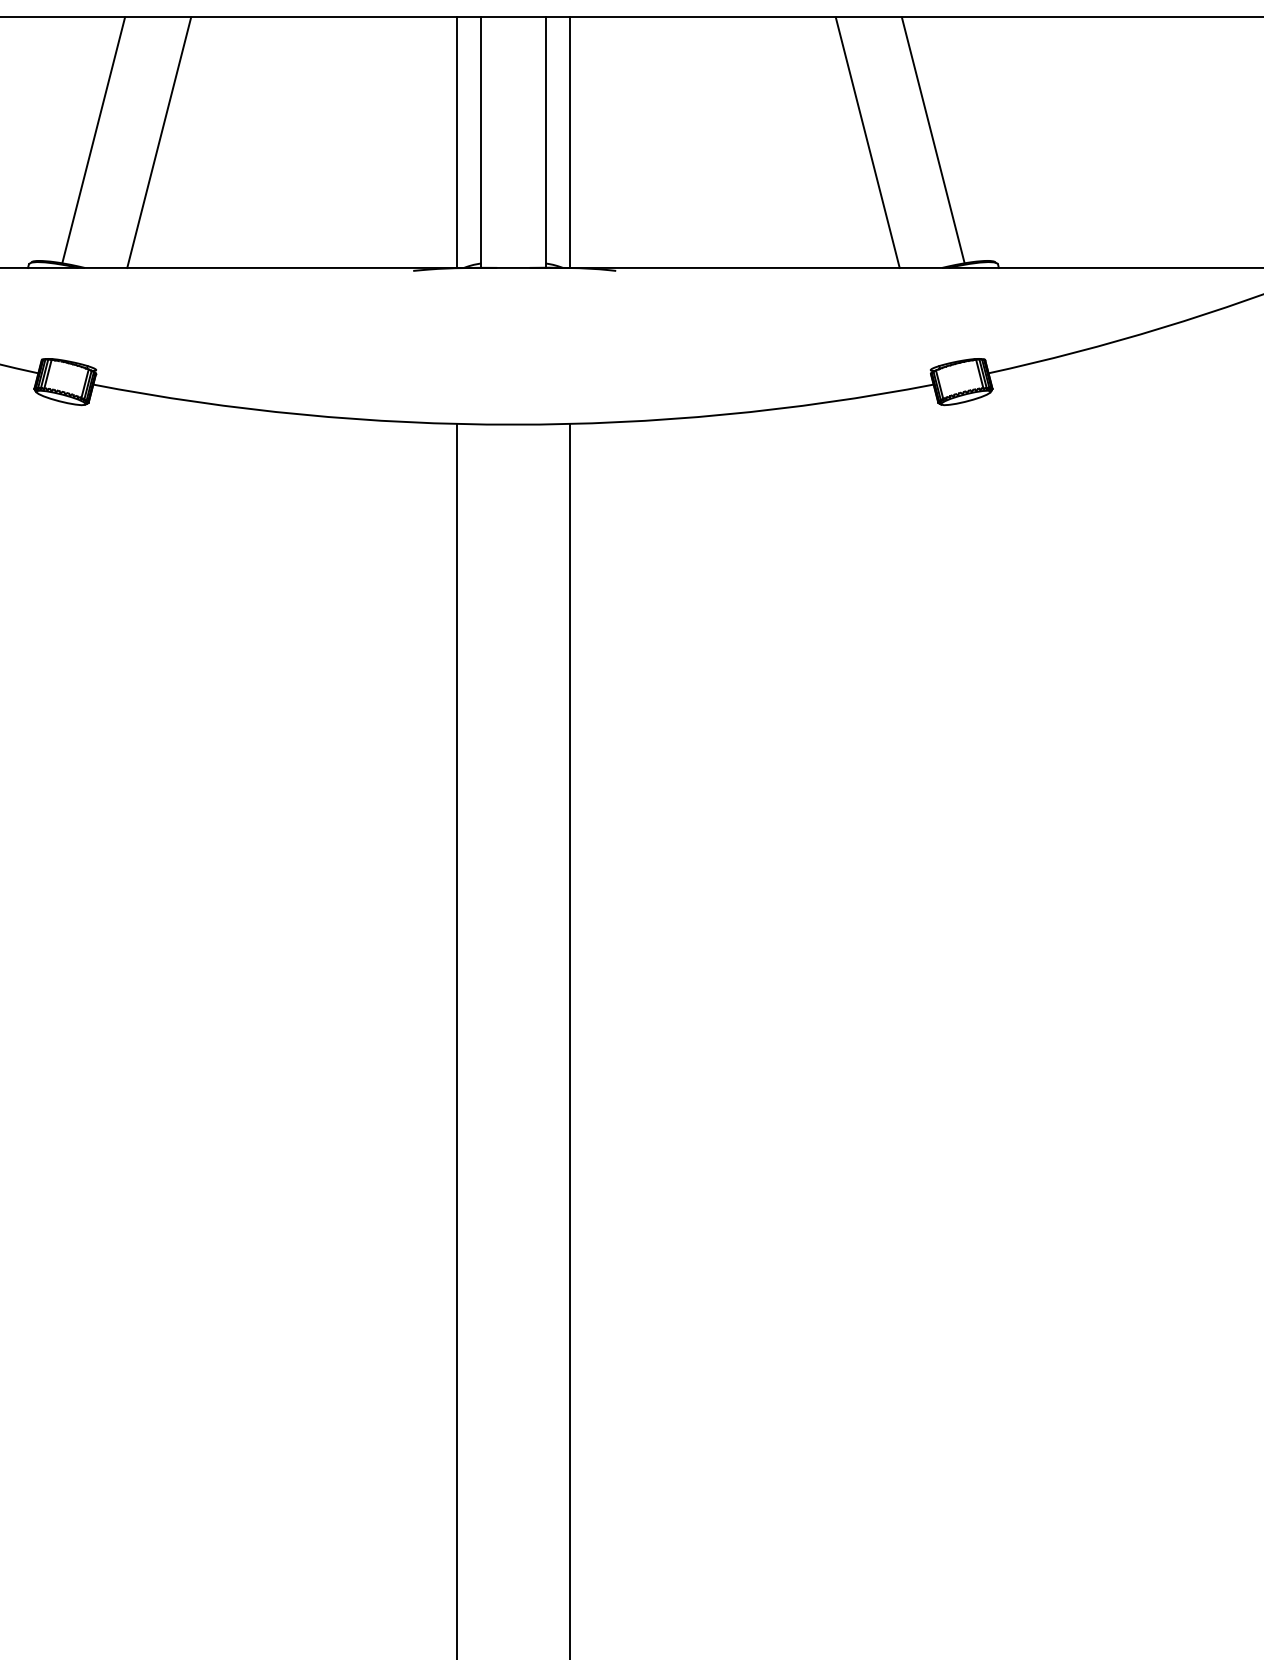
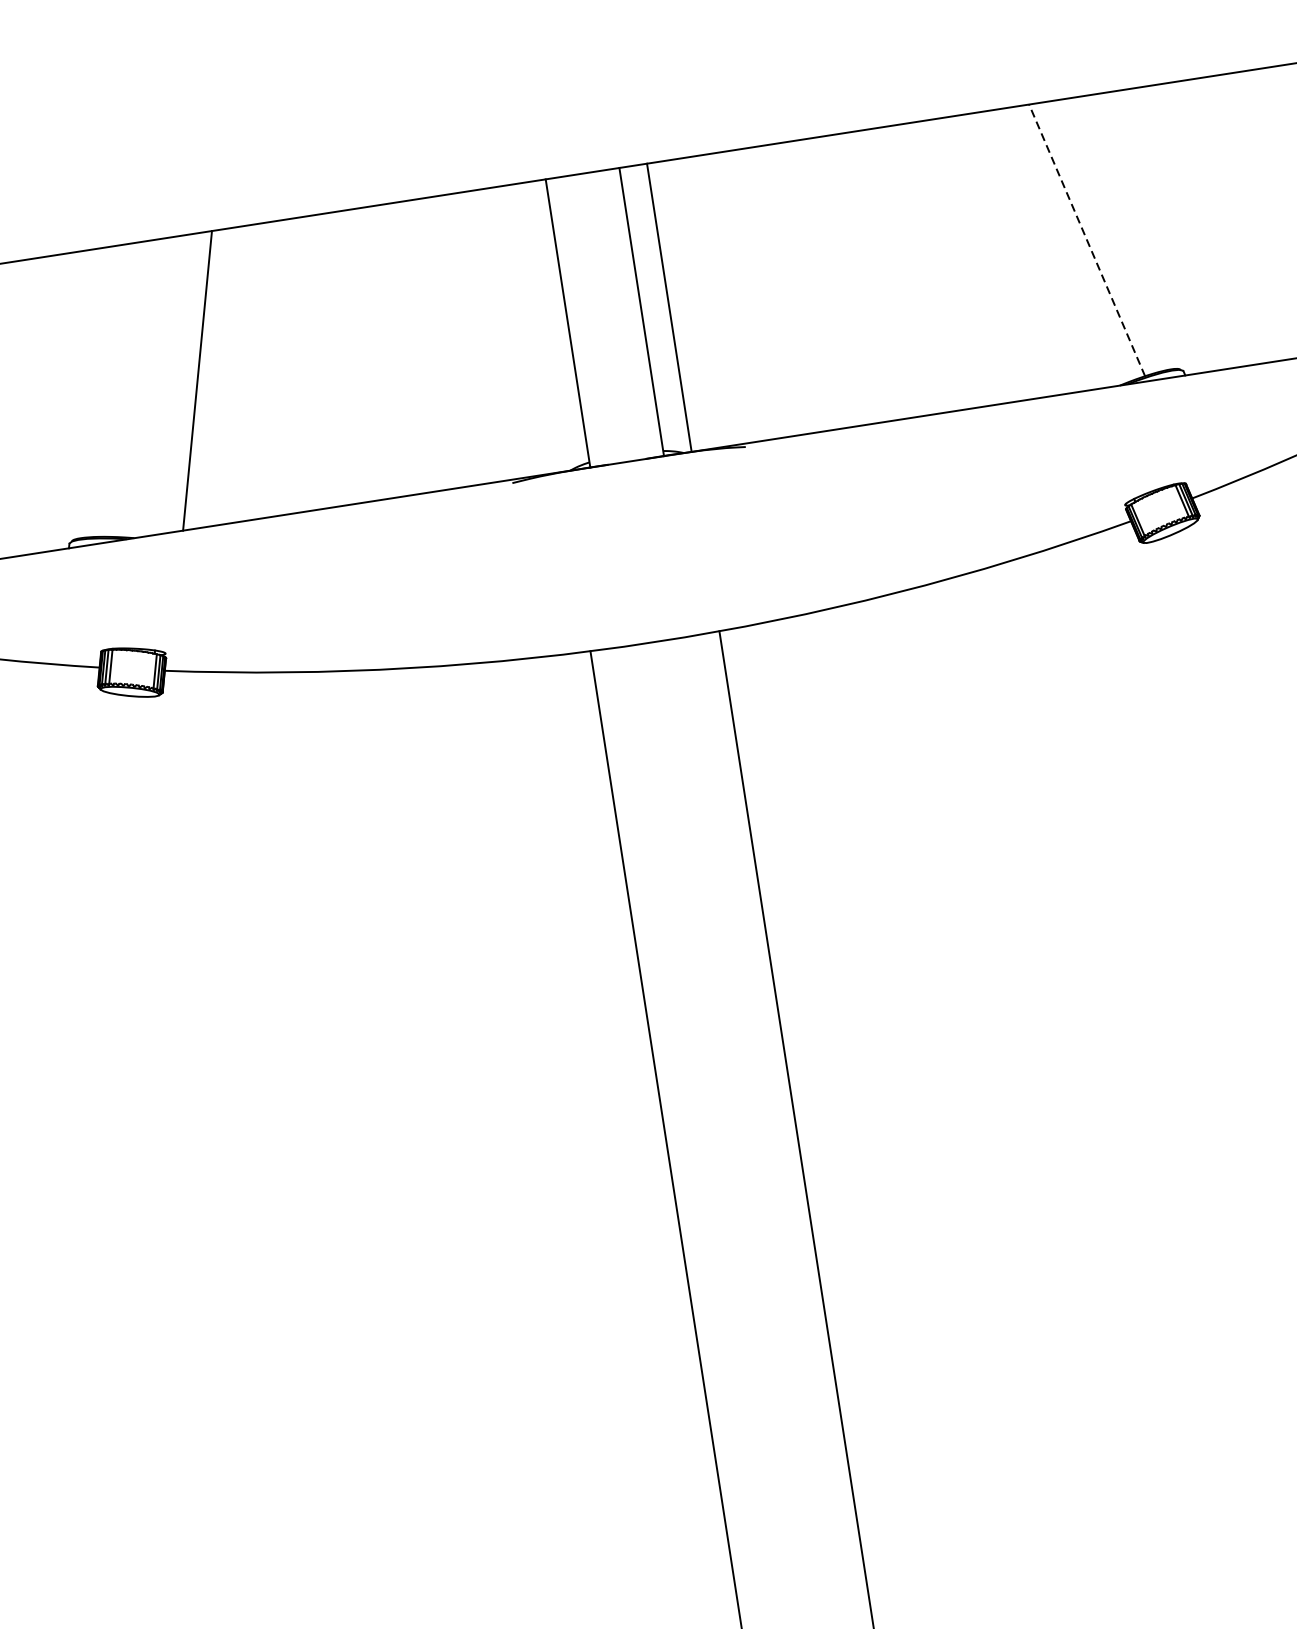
line: (93, 140) -> (121, 390), removed
line: (933, 140) -> (1087, 240), solid -> dashed
line: (457, 142) -> (540, 327), removed
line: (867, 142) -> (1011, 254), removed

